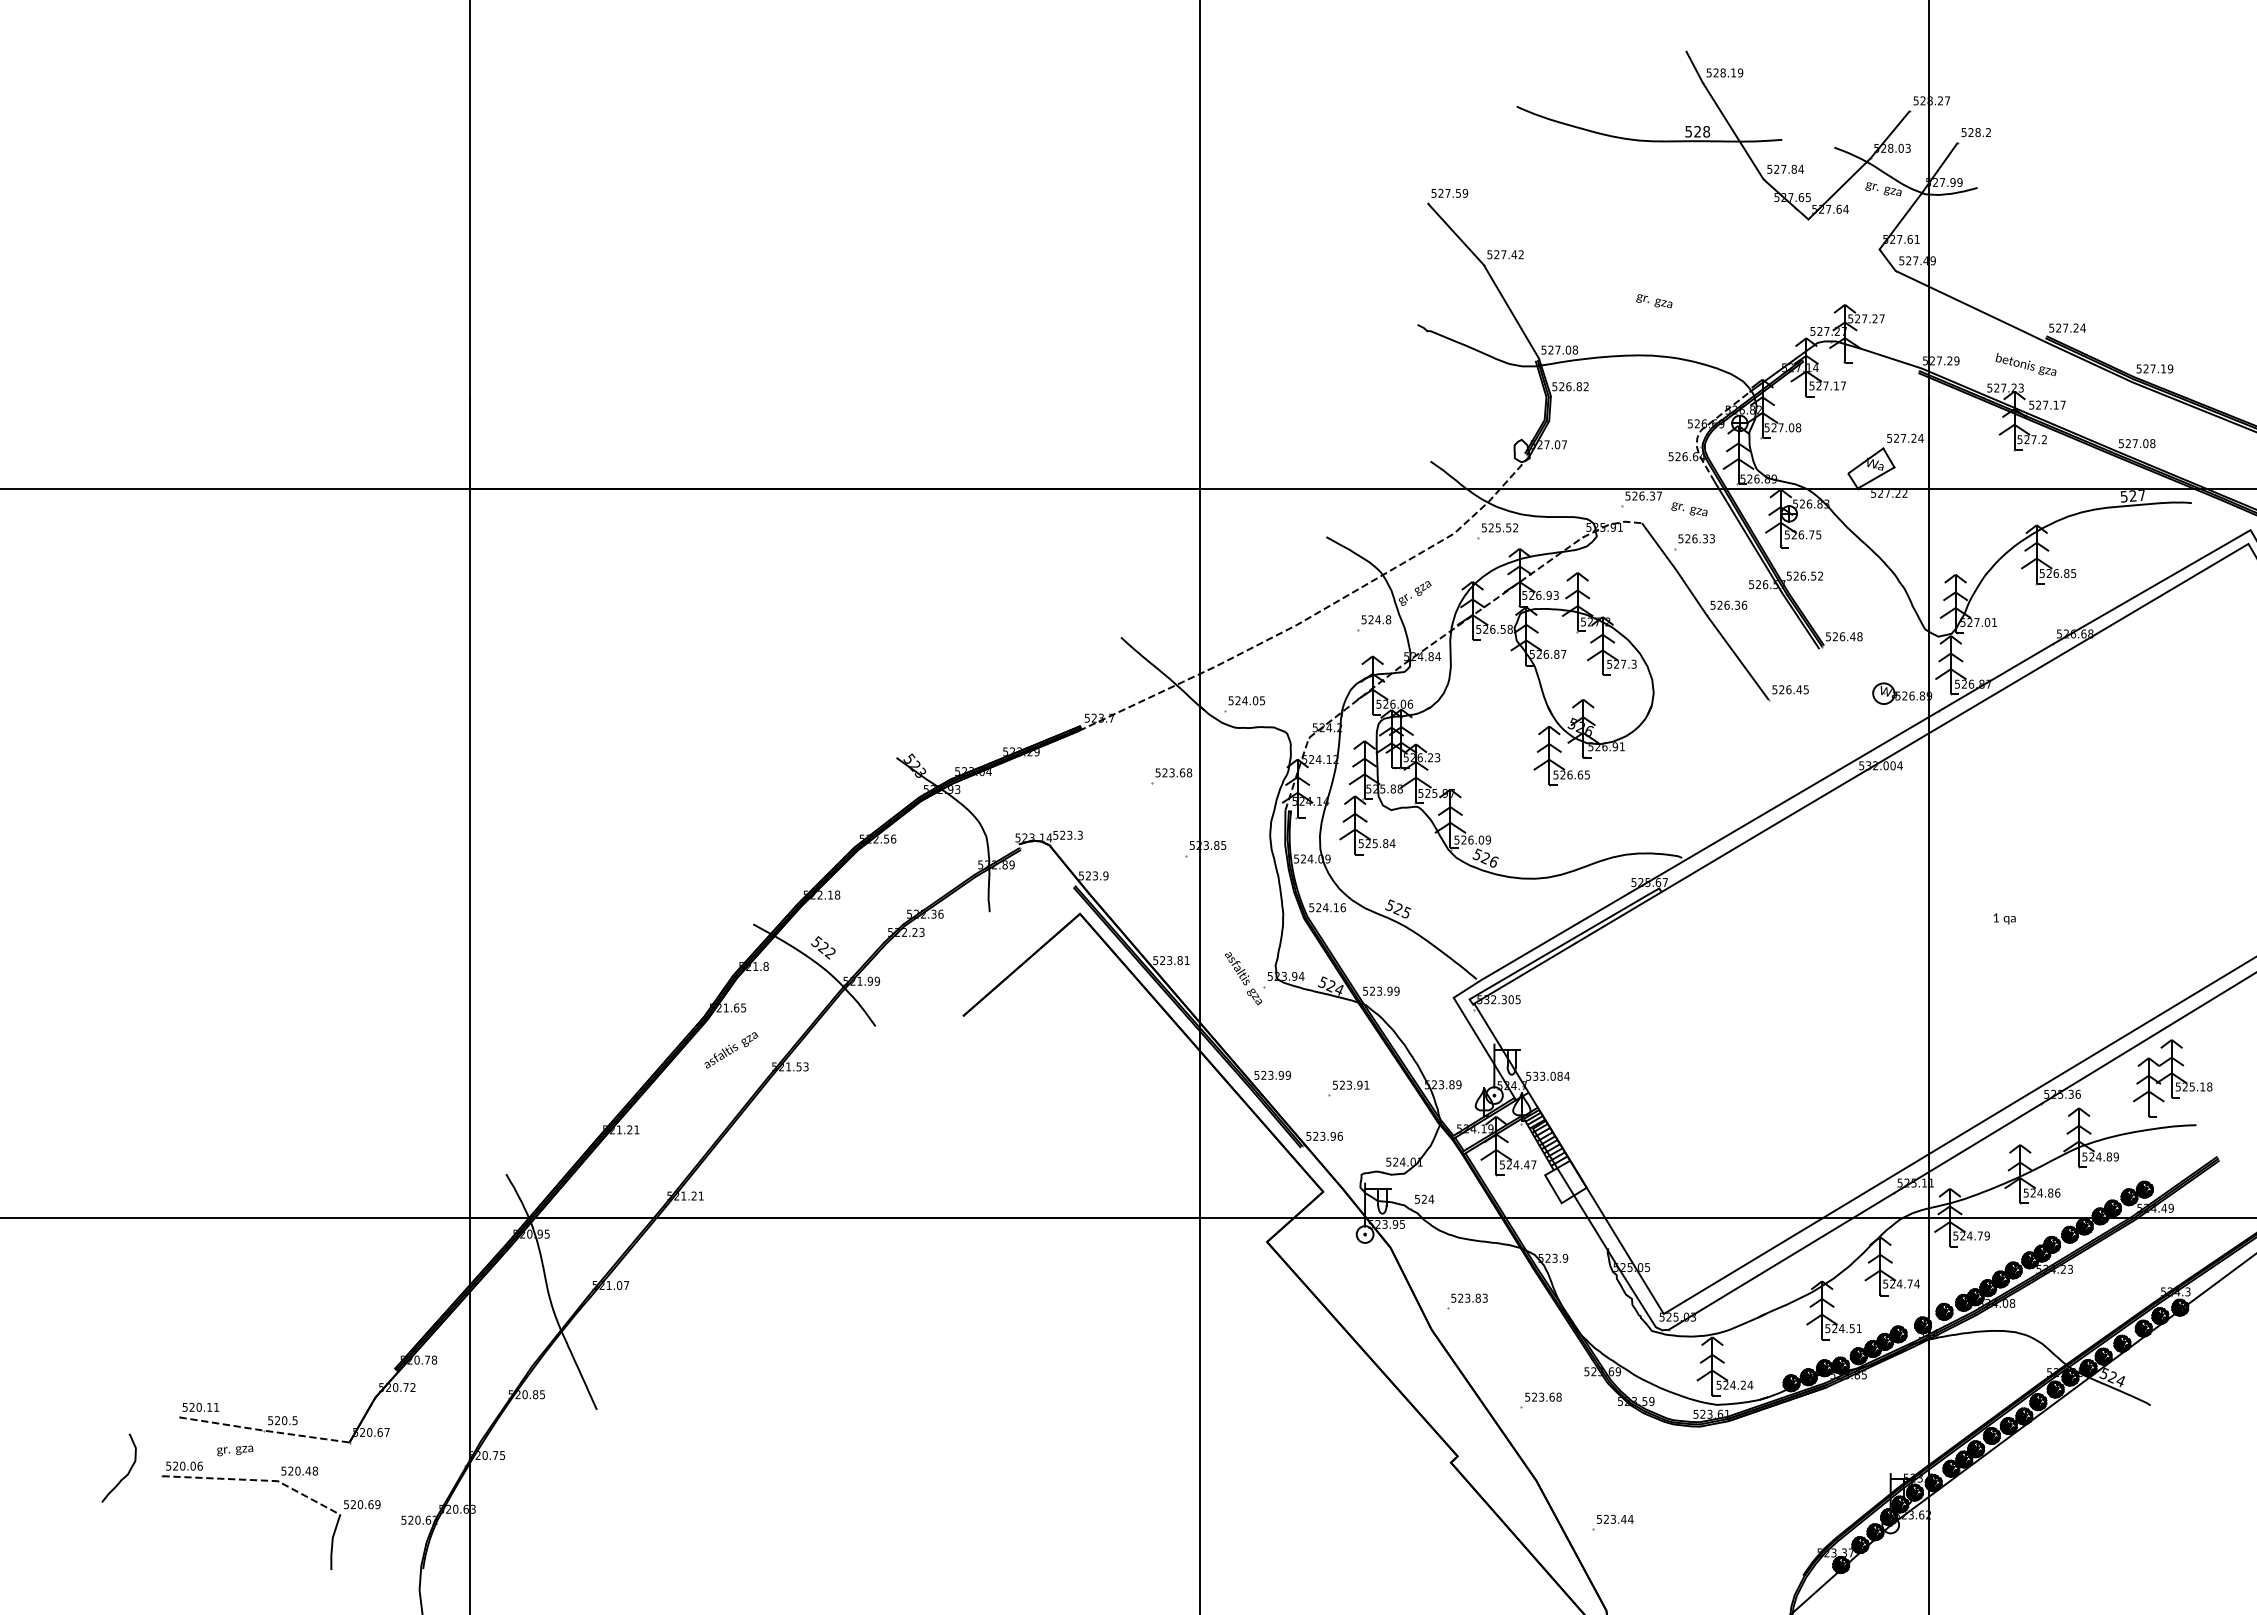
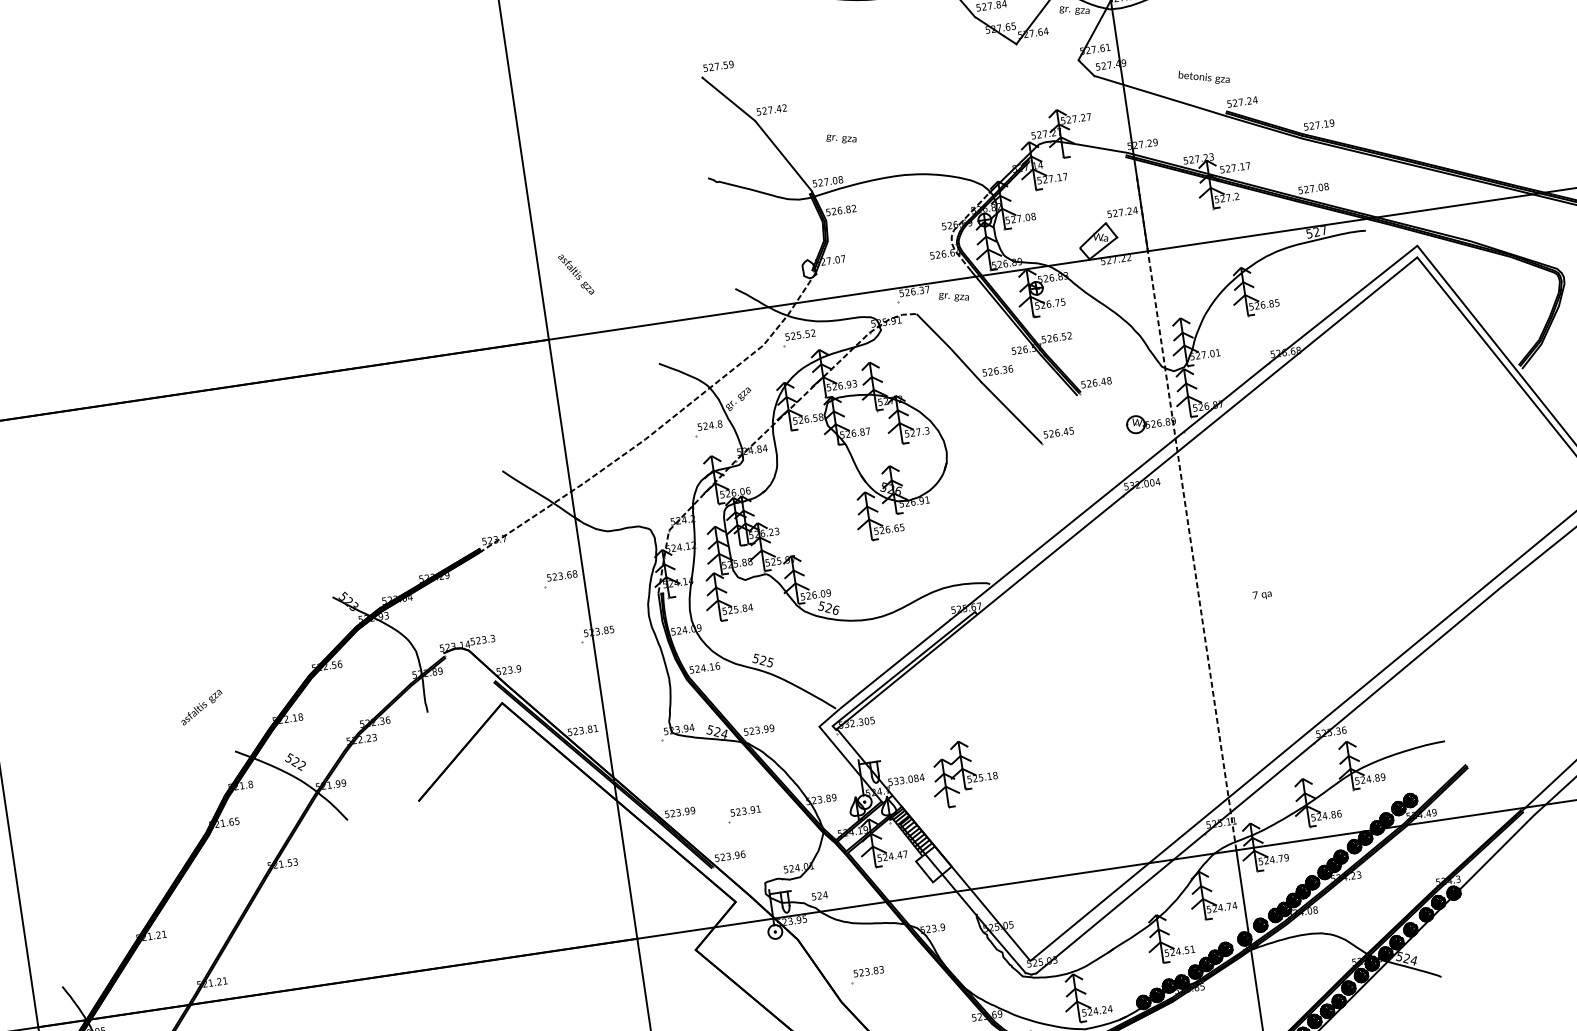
text: (1654, 301) -> (841, 138), moved
text: (2025, 364) -> (1203, 77), moved
part: (1694, 542) -> (962, 323), removed
part: (1244, 704) -> (611, 511), removed
line: (1928, 808) -> (1186, 513), solid -> dashed
text: (1996, 917) -> (1255, 594), 1 -> 7
text: (1243, 978) -> (576, 274), moved
text: (731, 1050) -> (201, 707), moved
part: (2172, 1078) -> (963, 773), moved

